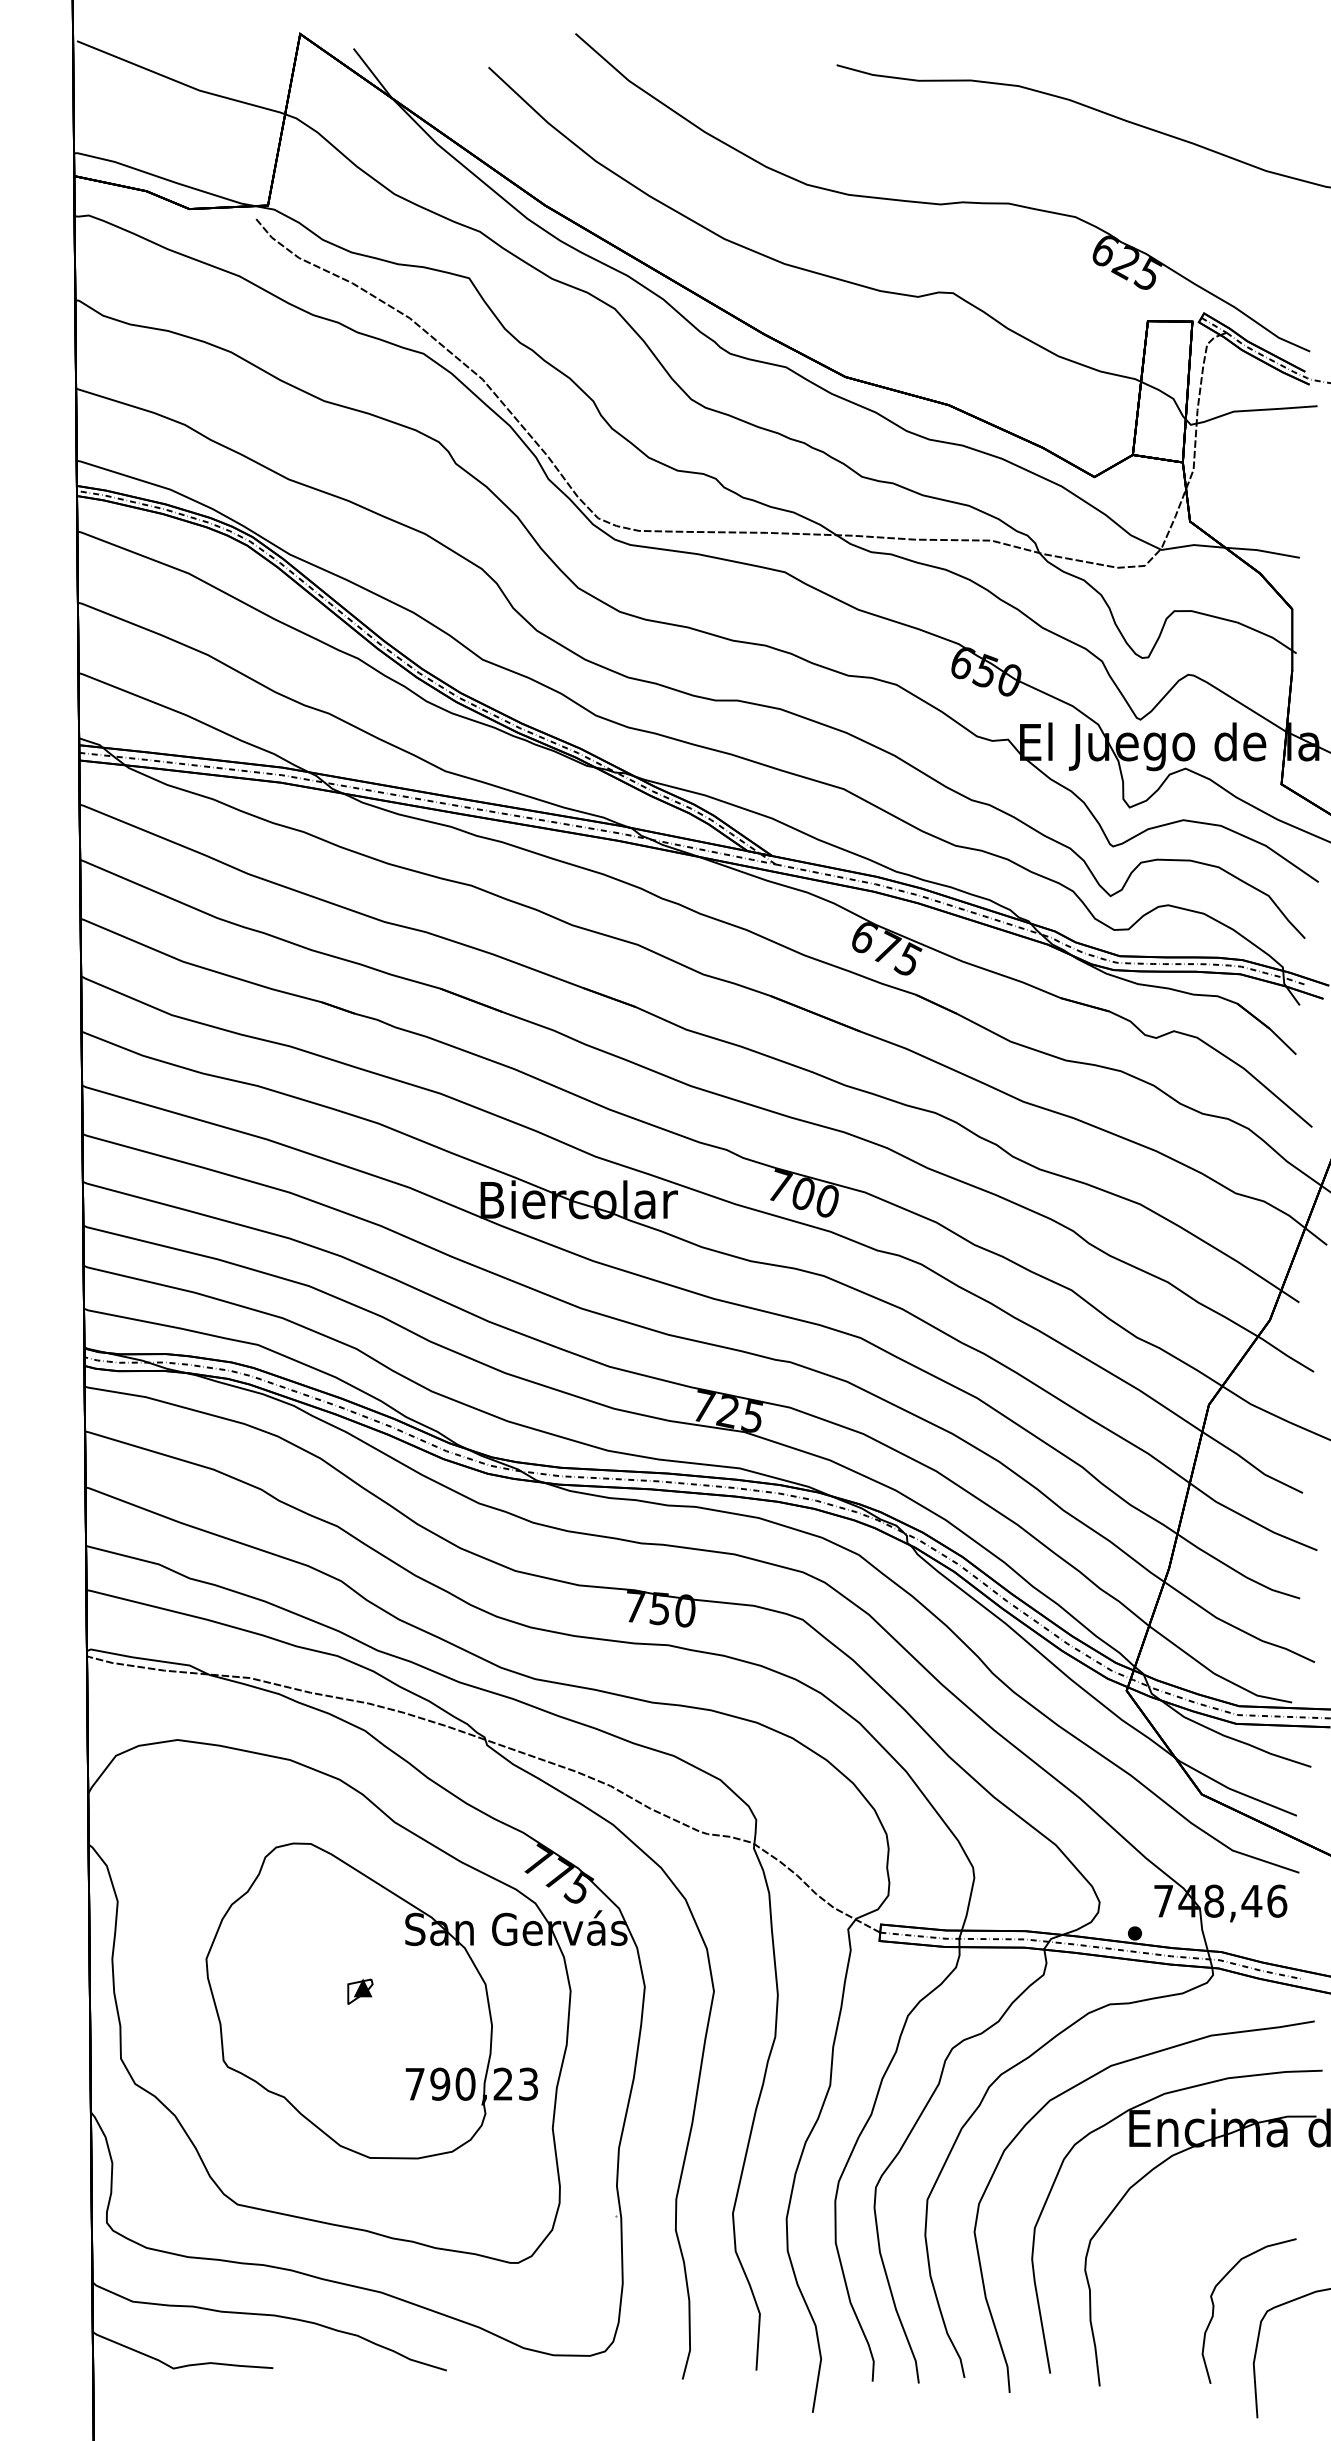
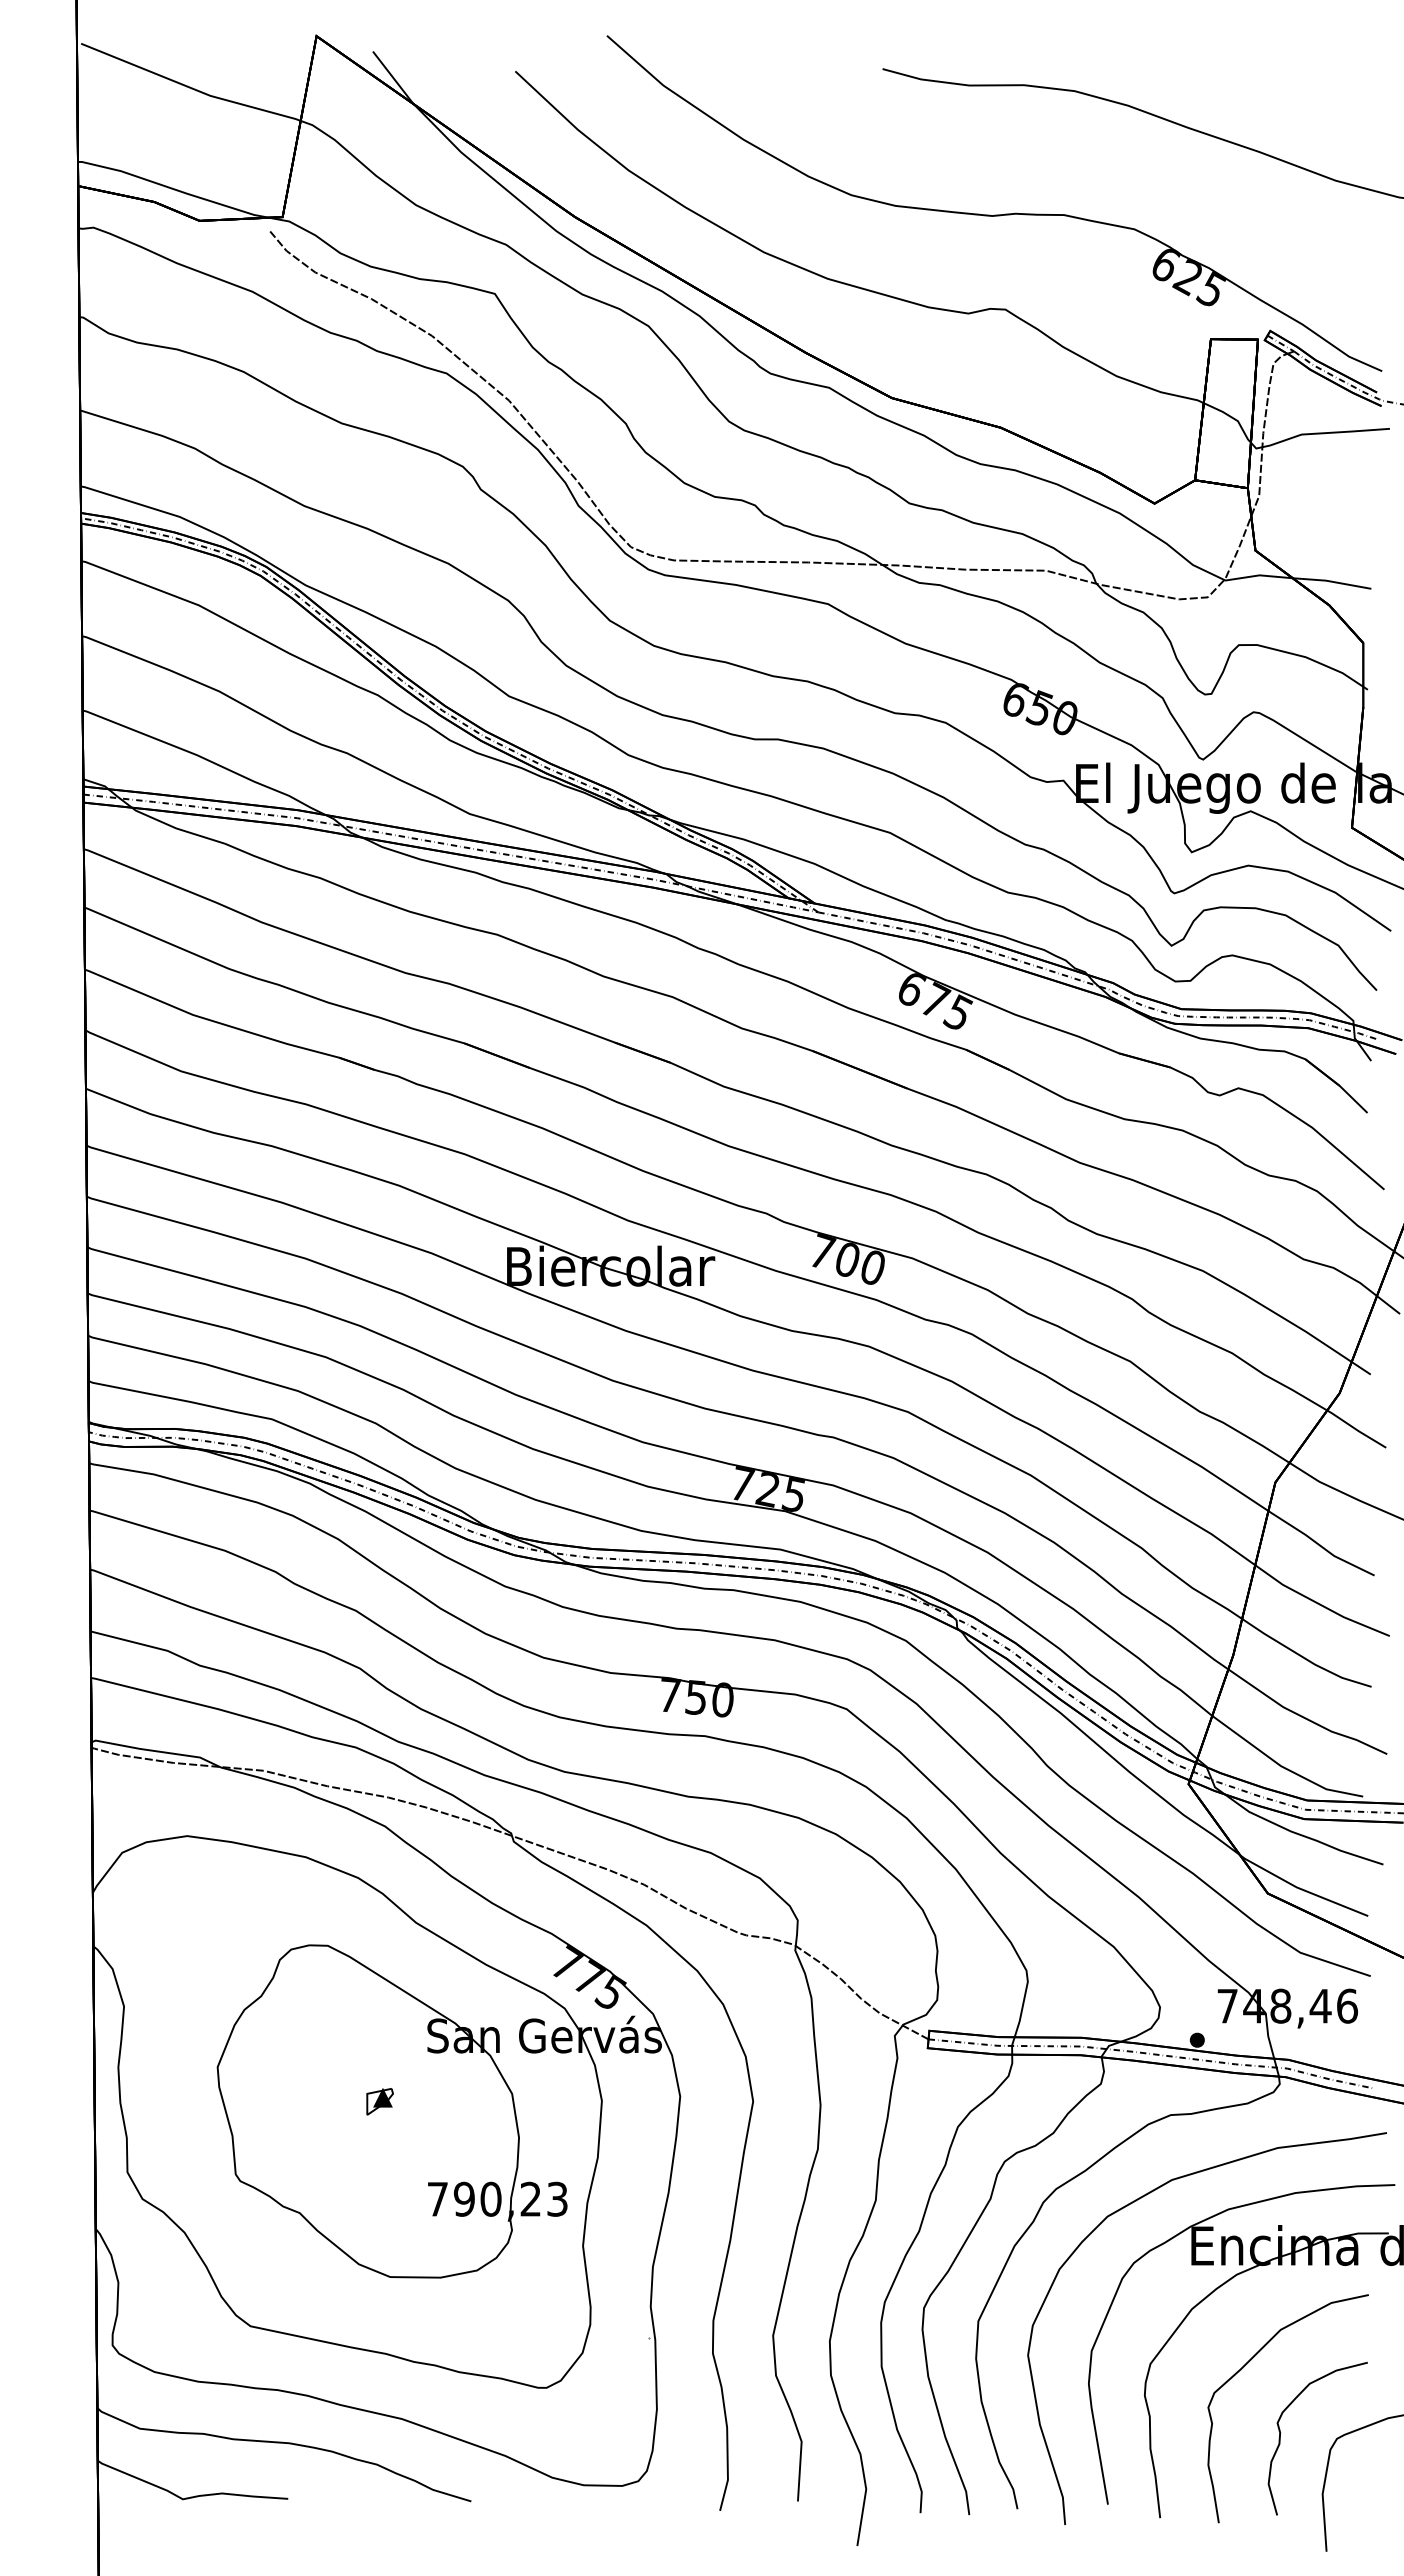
curve: (1180, 2242) -> (1245, 2366), added

